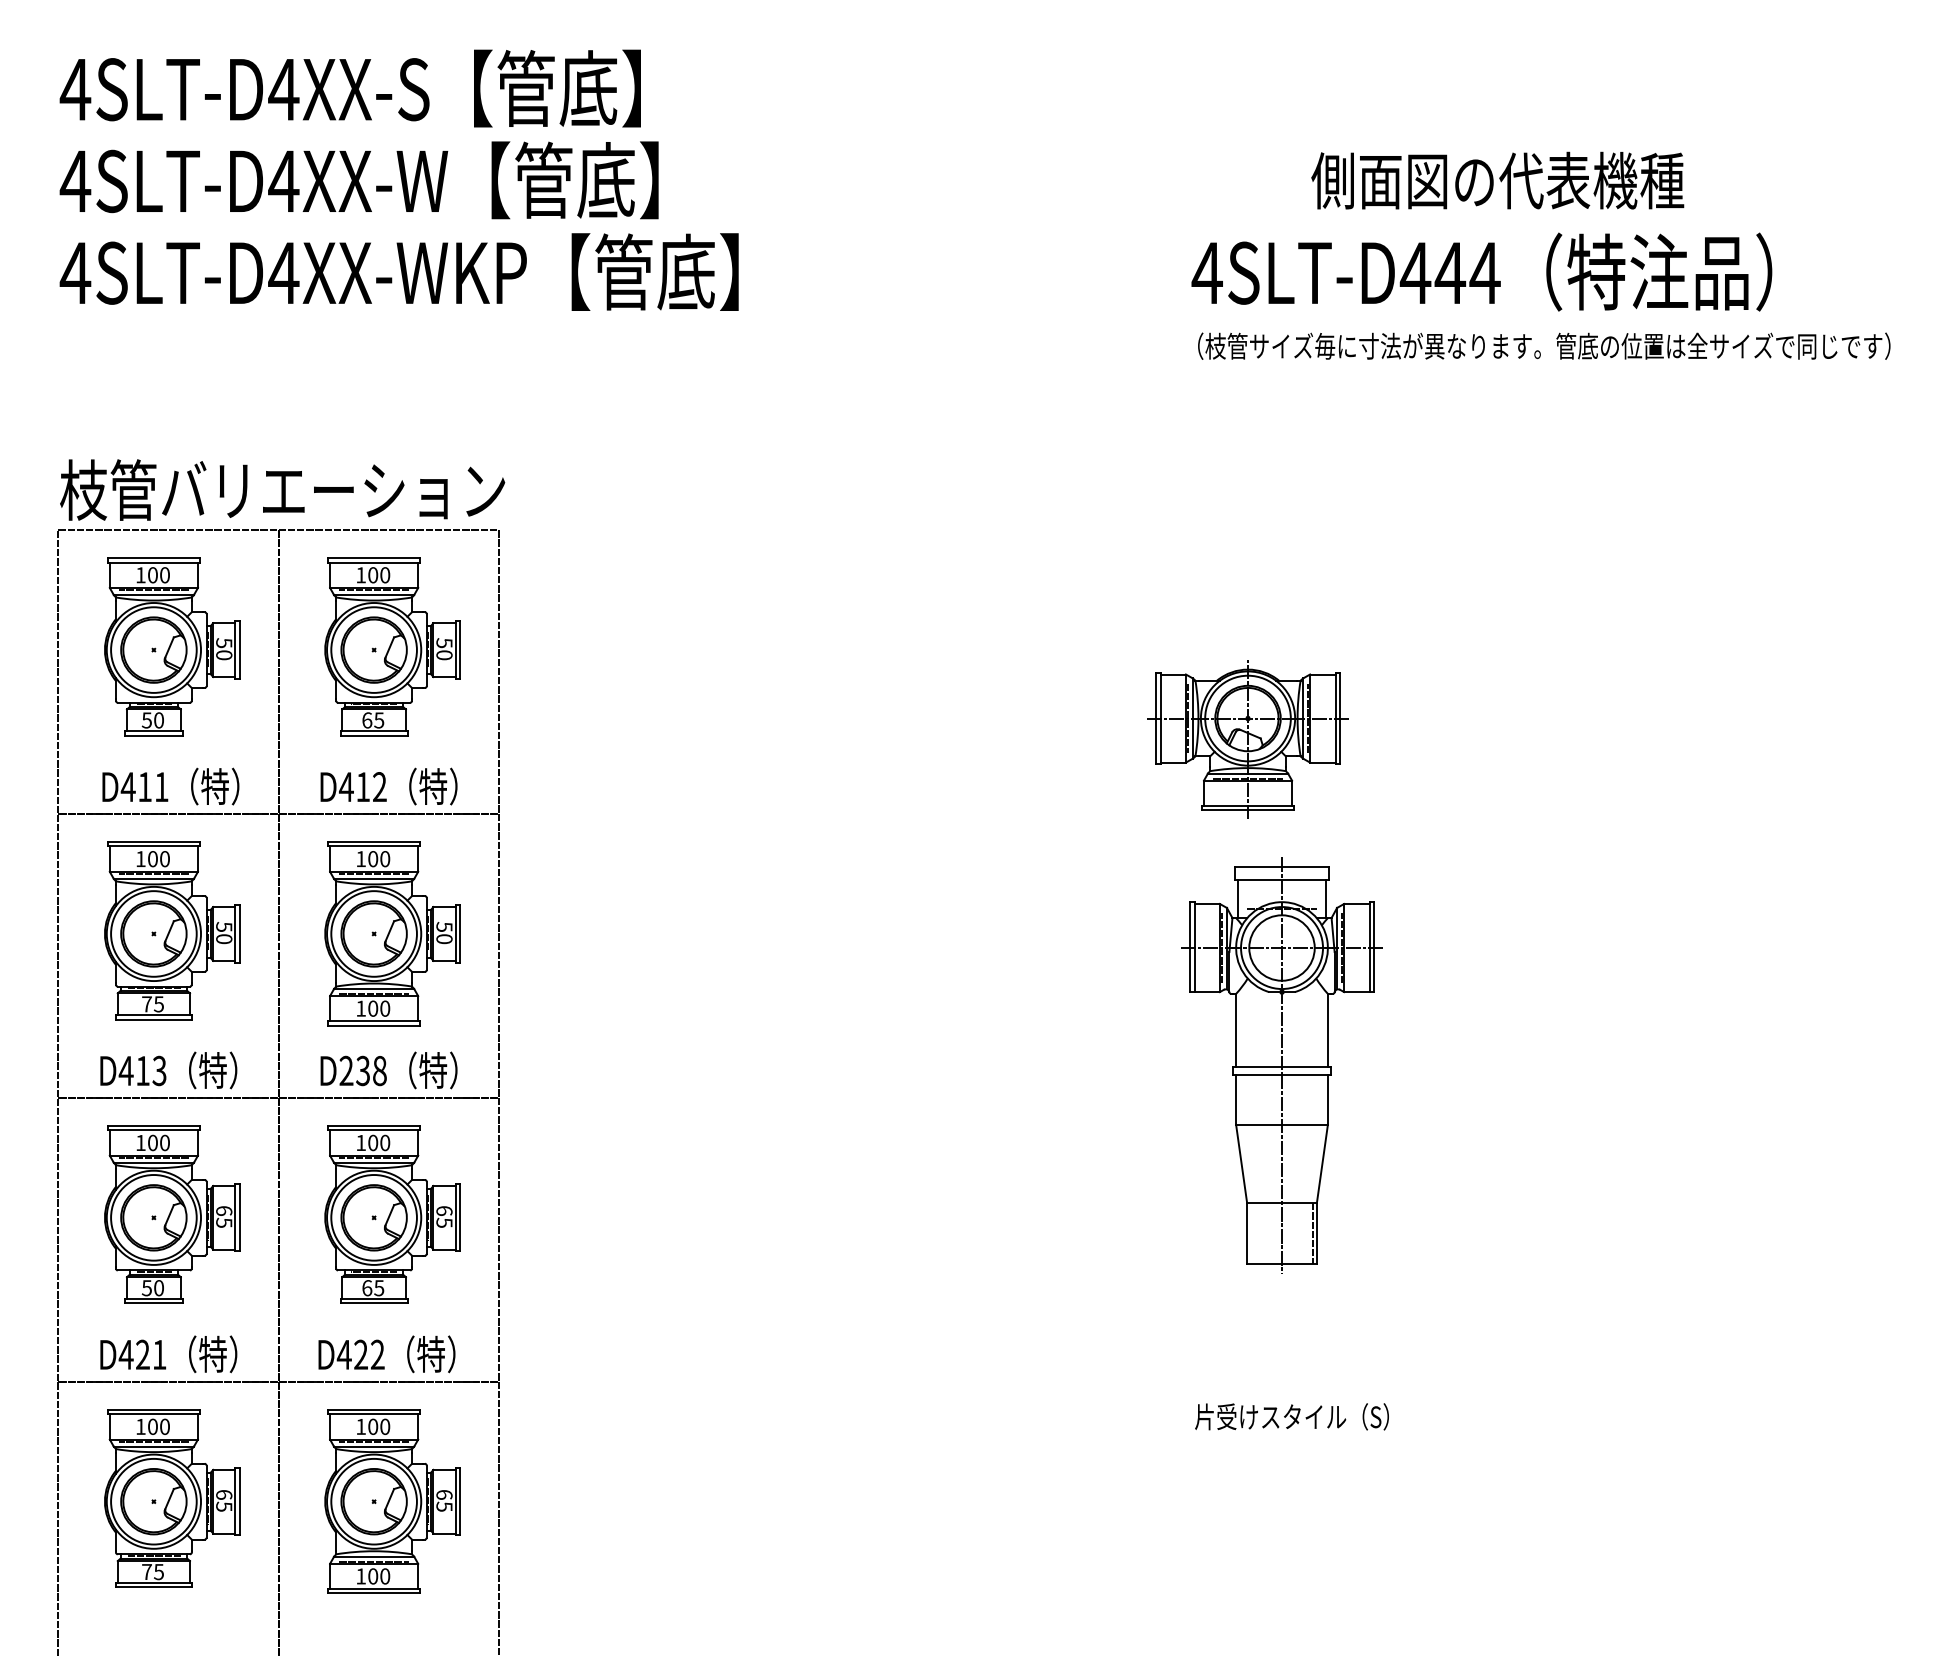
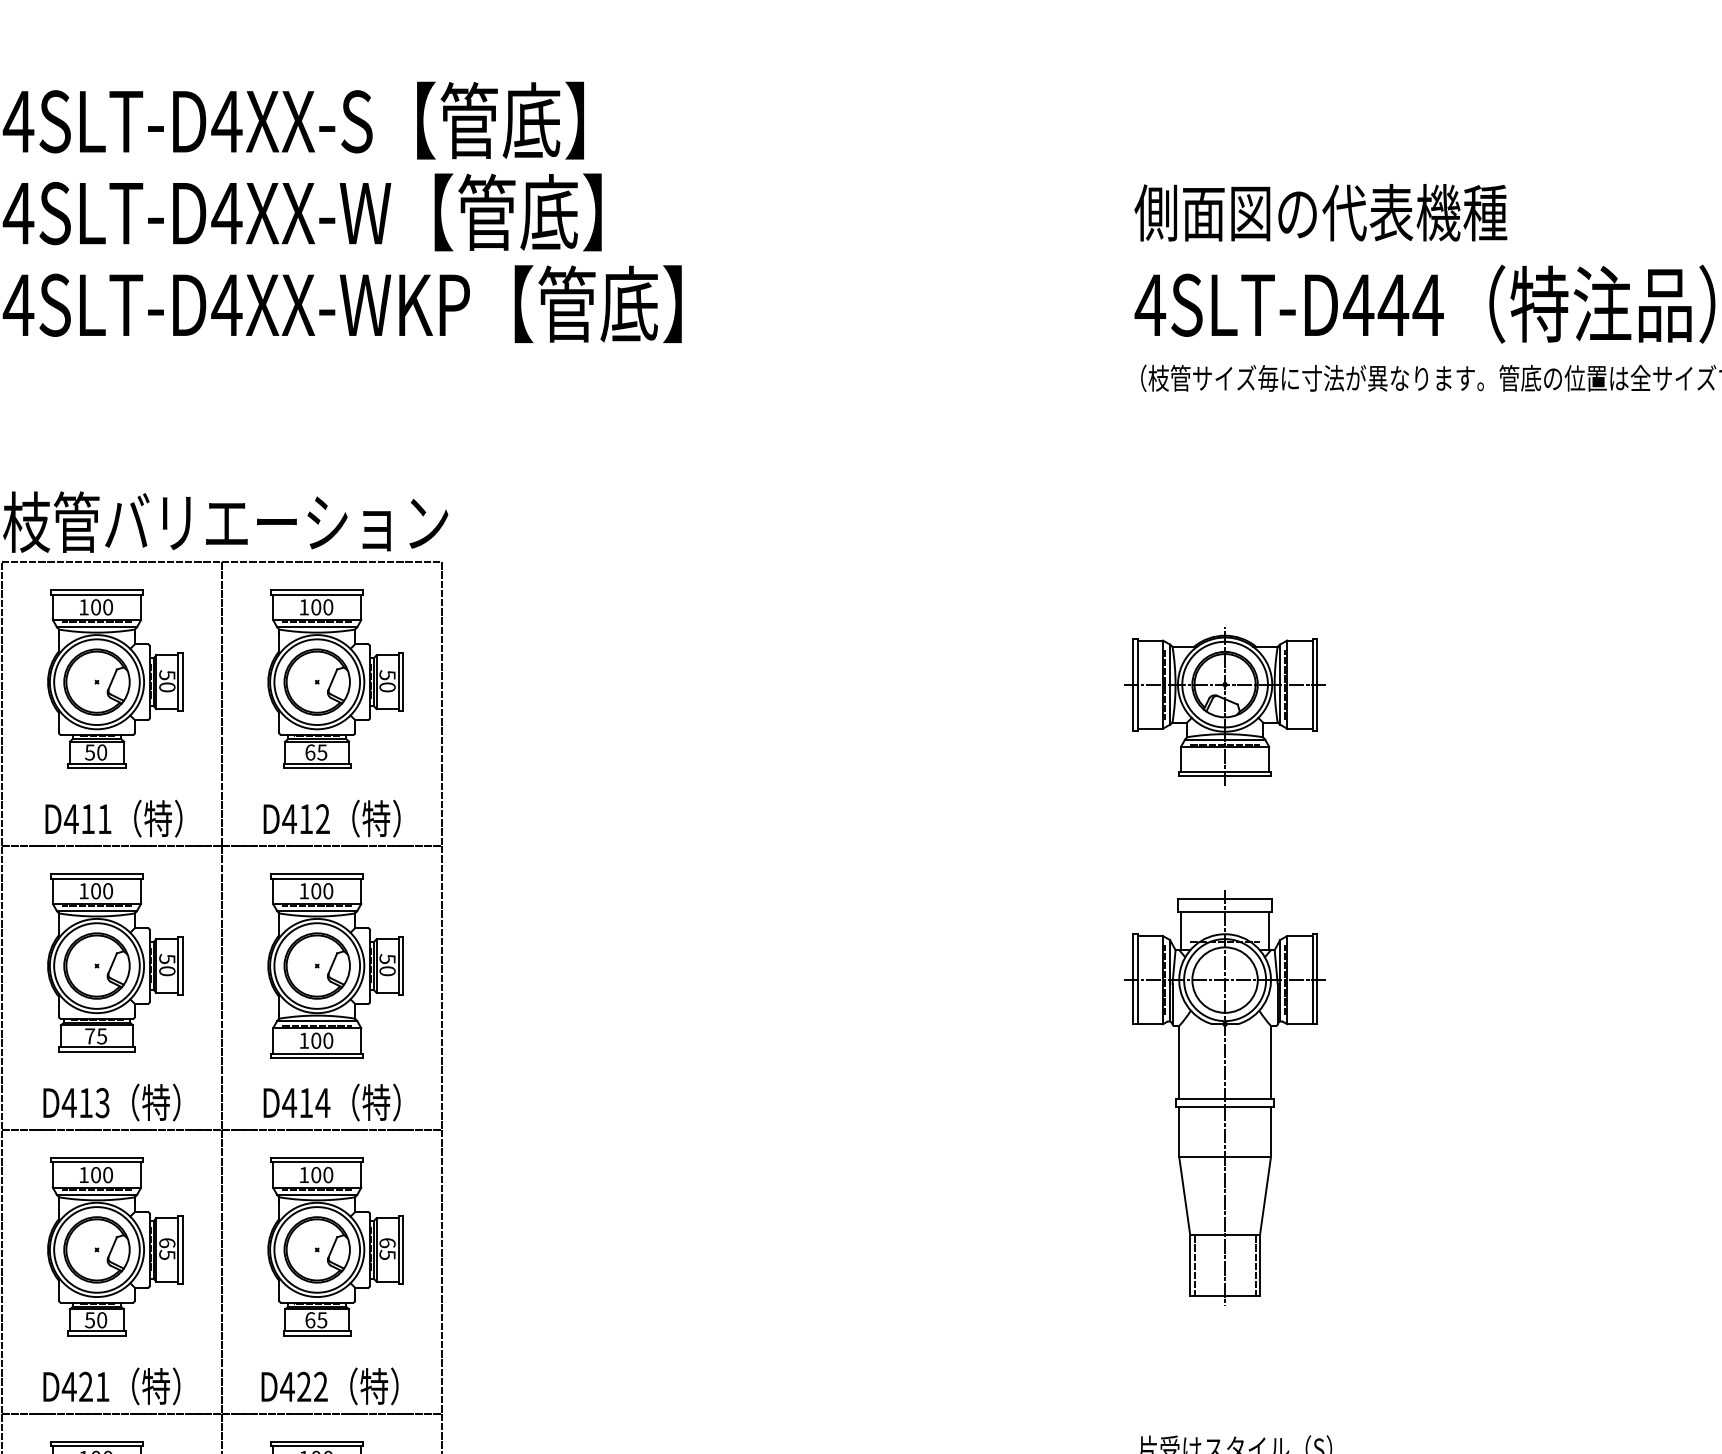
text: (1497, 180) -> (1320, 212), moved
part: (1247, 739) -> (1224, 705), moved
text: (362, 1070) -> (305, 1102), D238 -> D414
line: (1251, 1233) -> (1194, 1265), added

